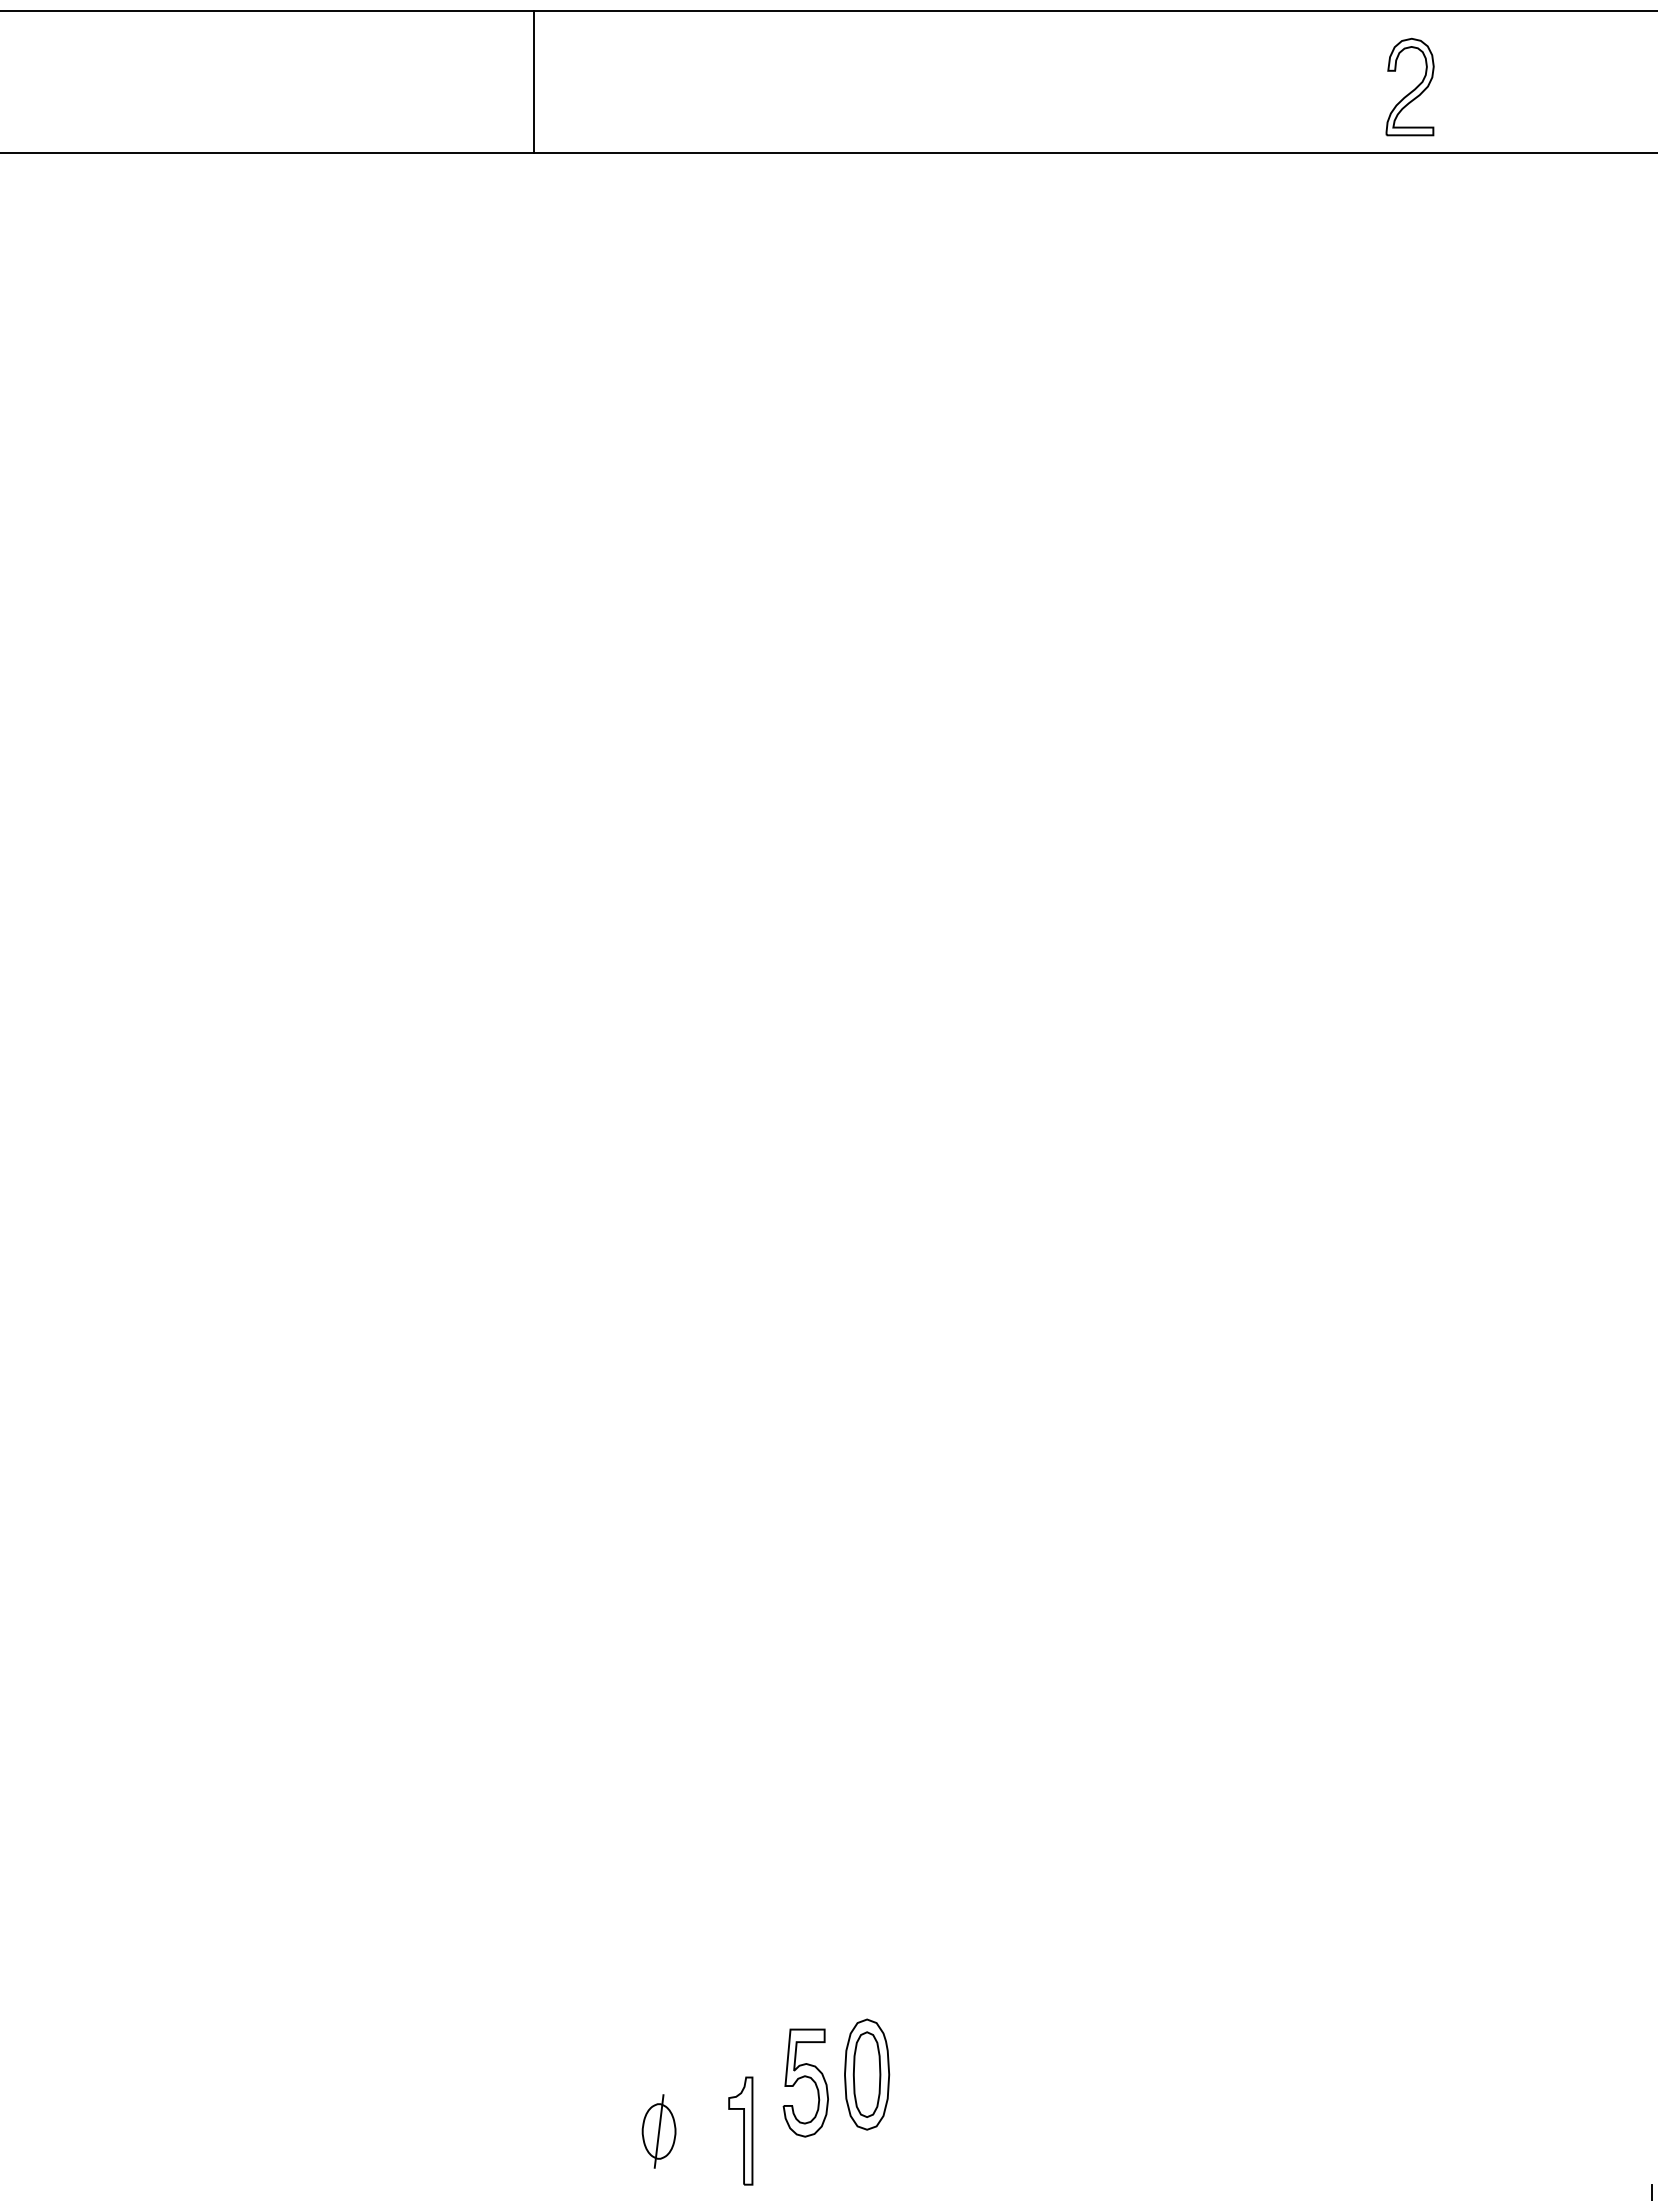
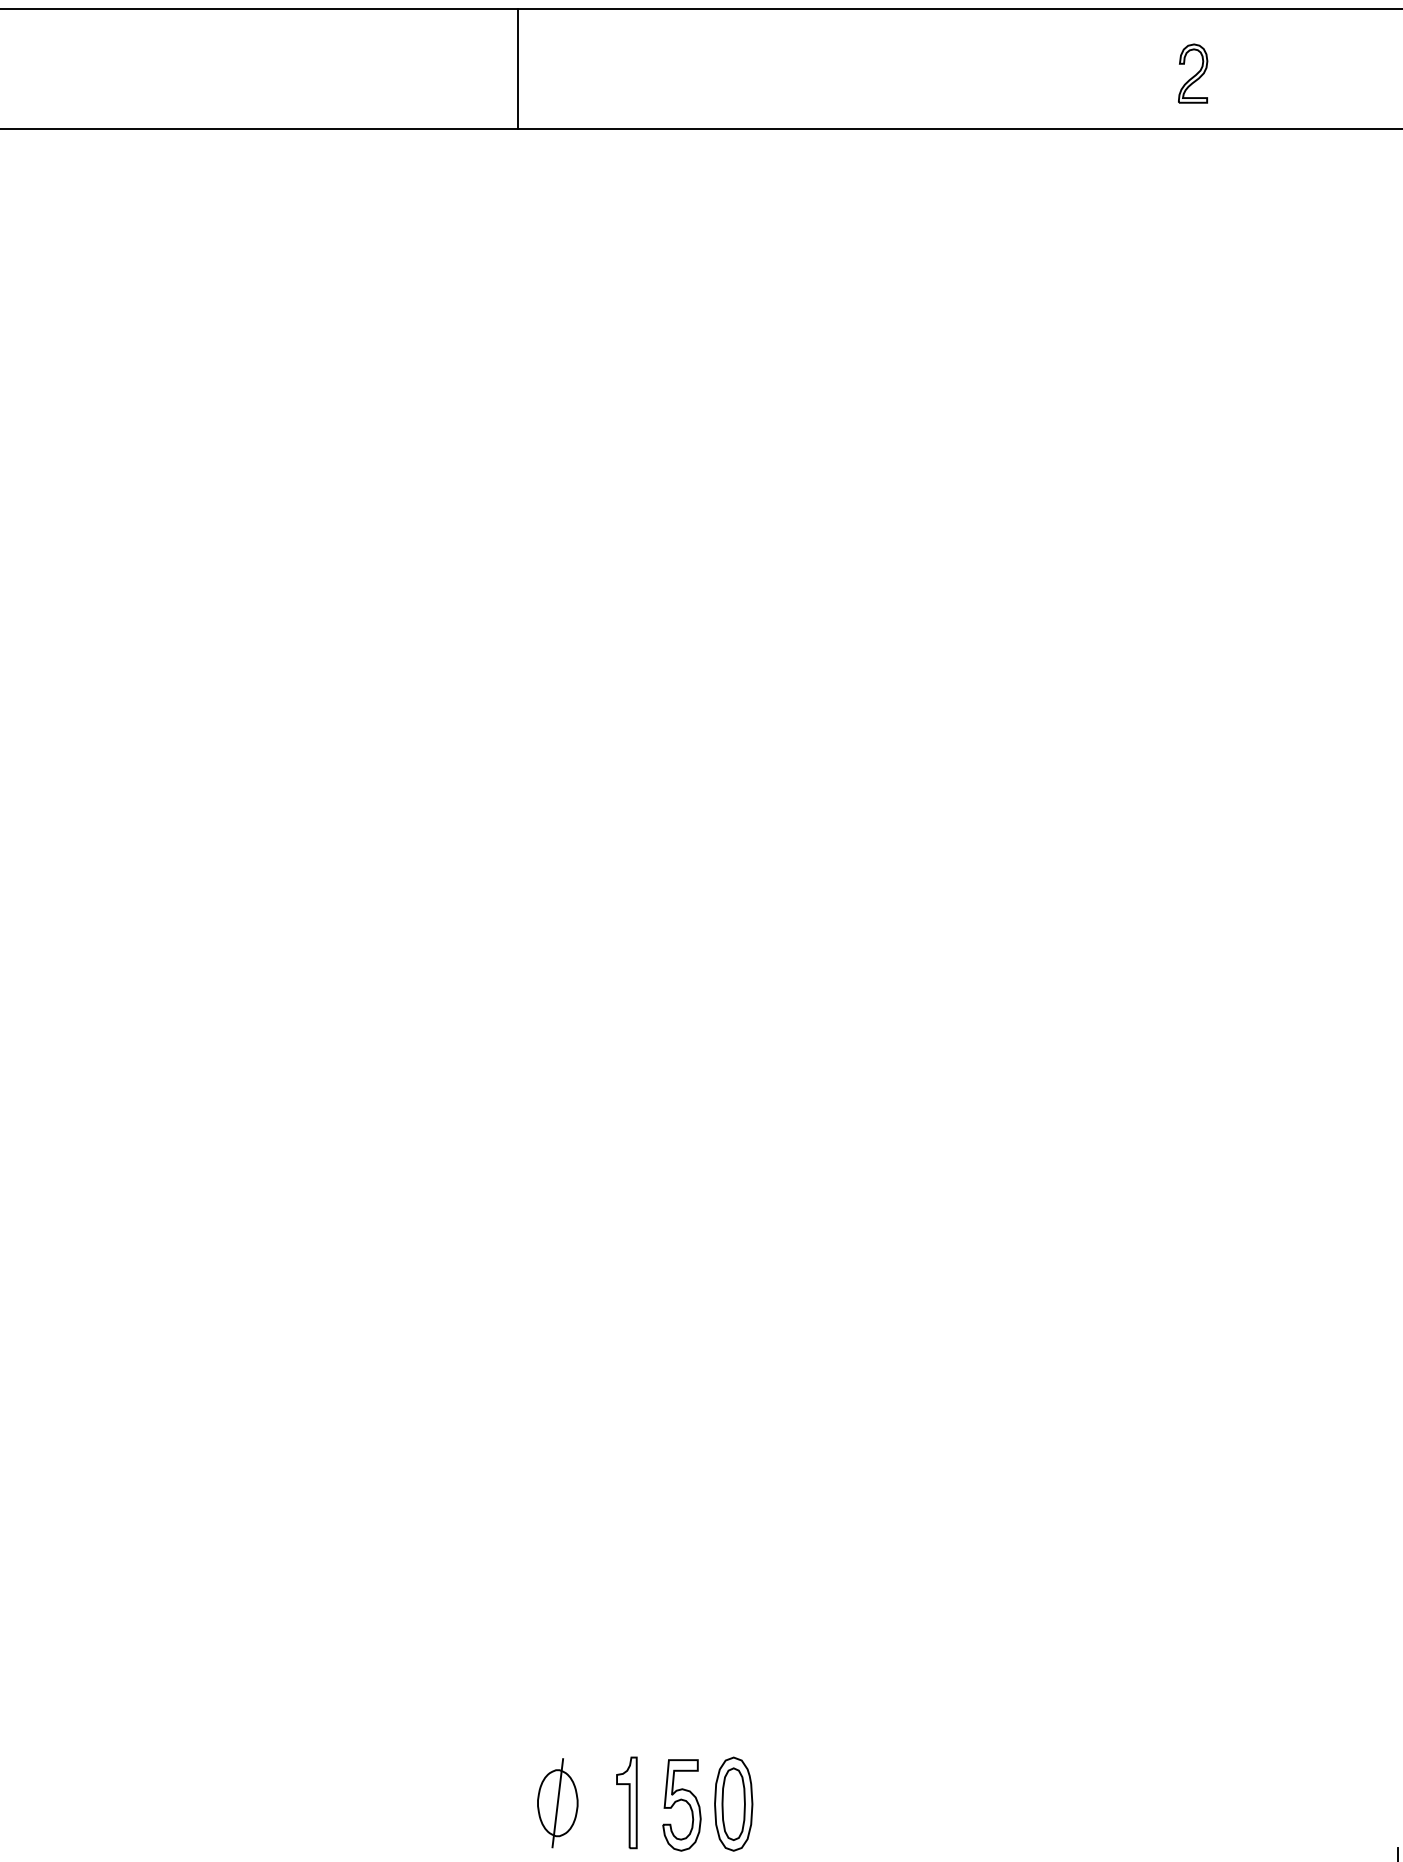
line: (534, 81) -> (518, 68), moved
part: (1409, 86) -> (1192, 73), size x0.71
part: (867, 2074) -> (734, 1804), moved
part: (805, 2082) -> (681, 1804), moved
part: (658, 2131) -> (557, 1803), size x1.43

